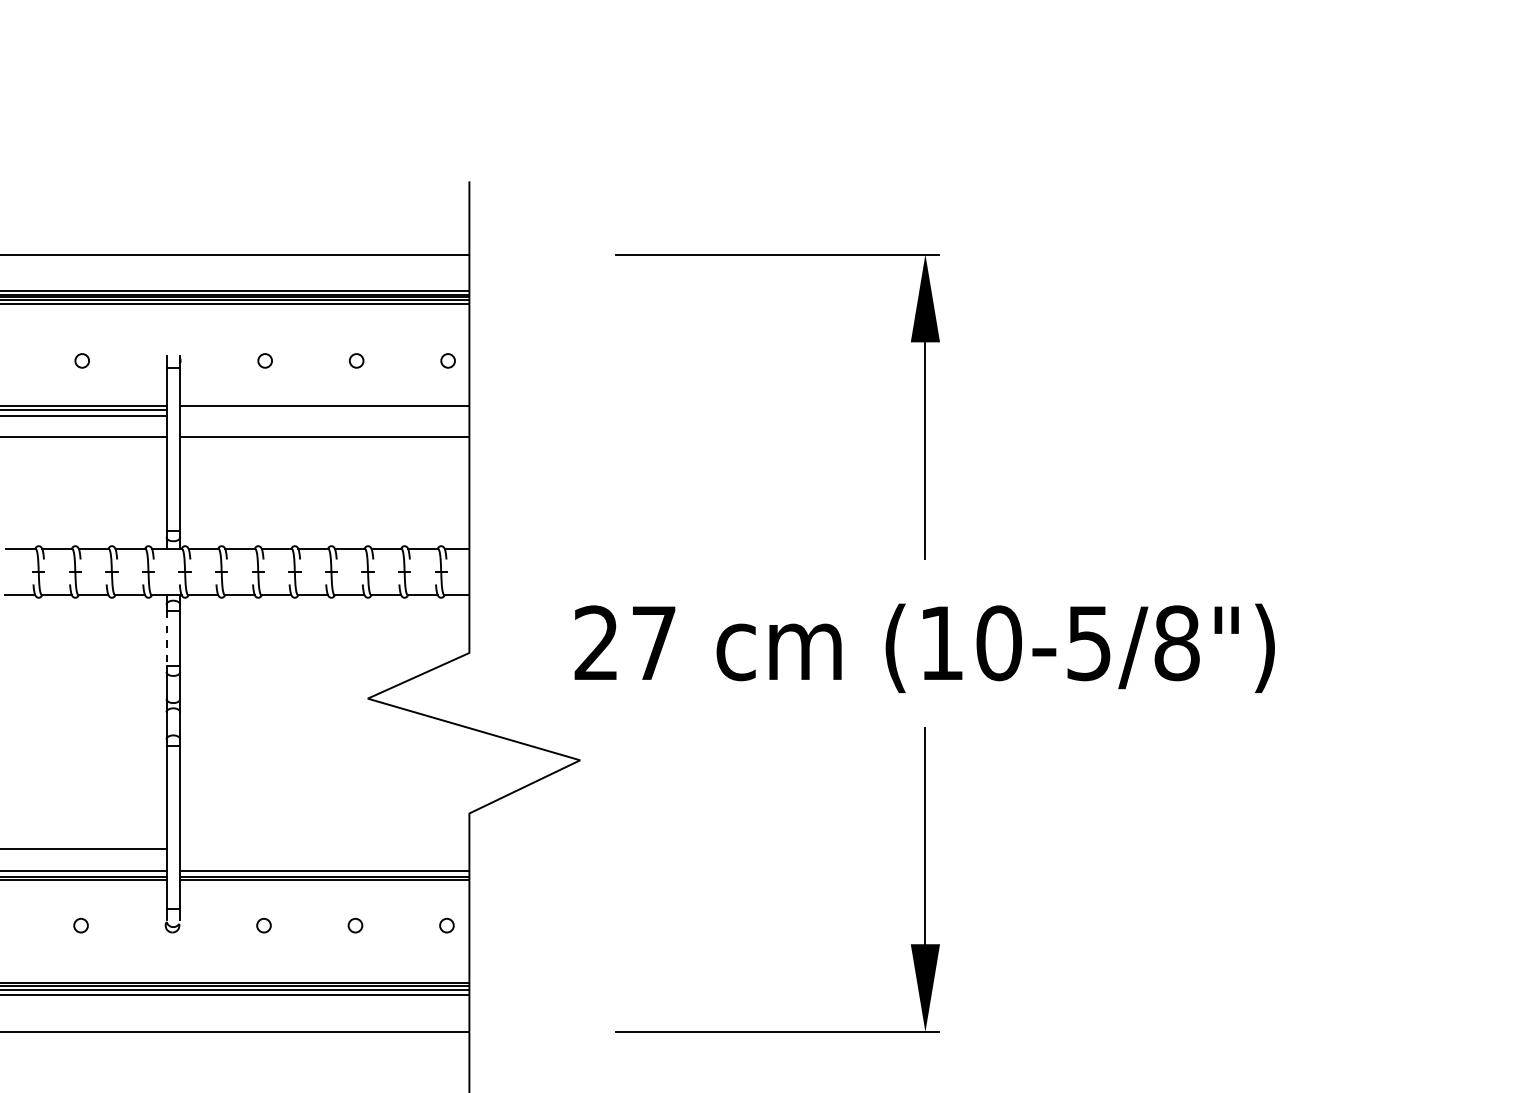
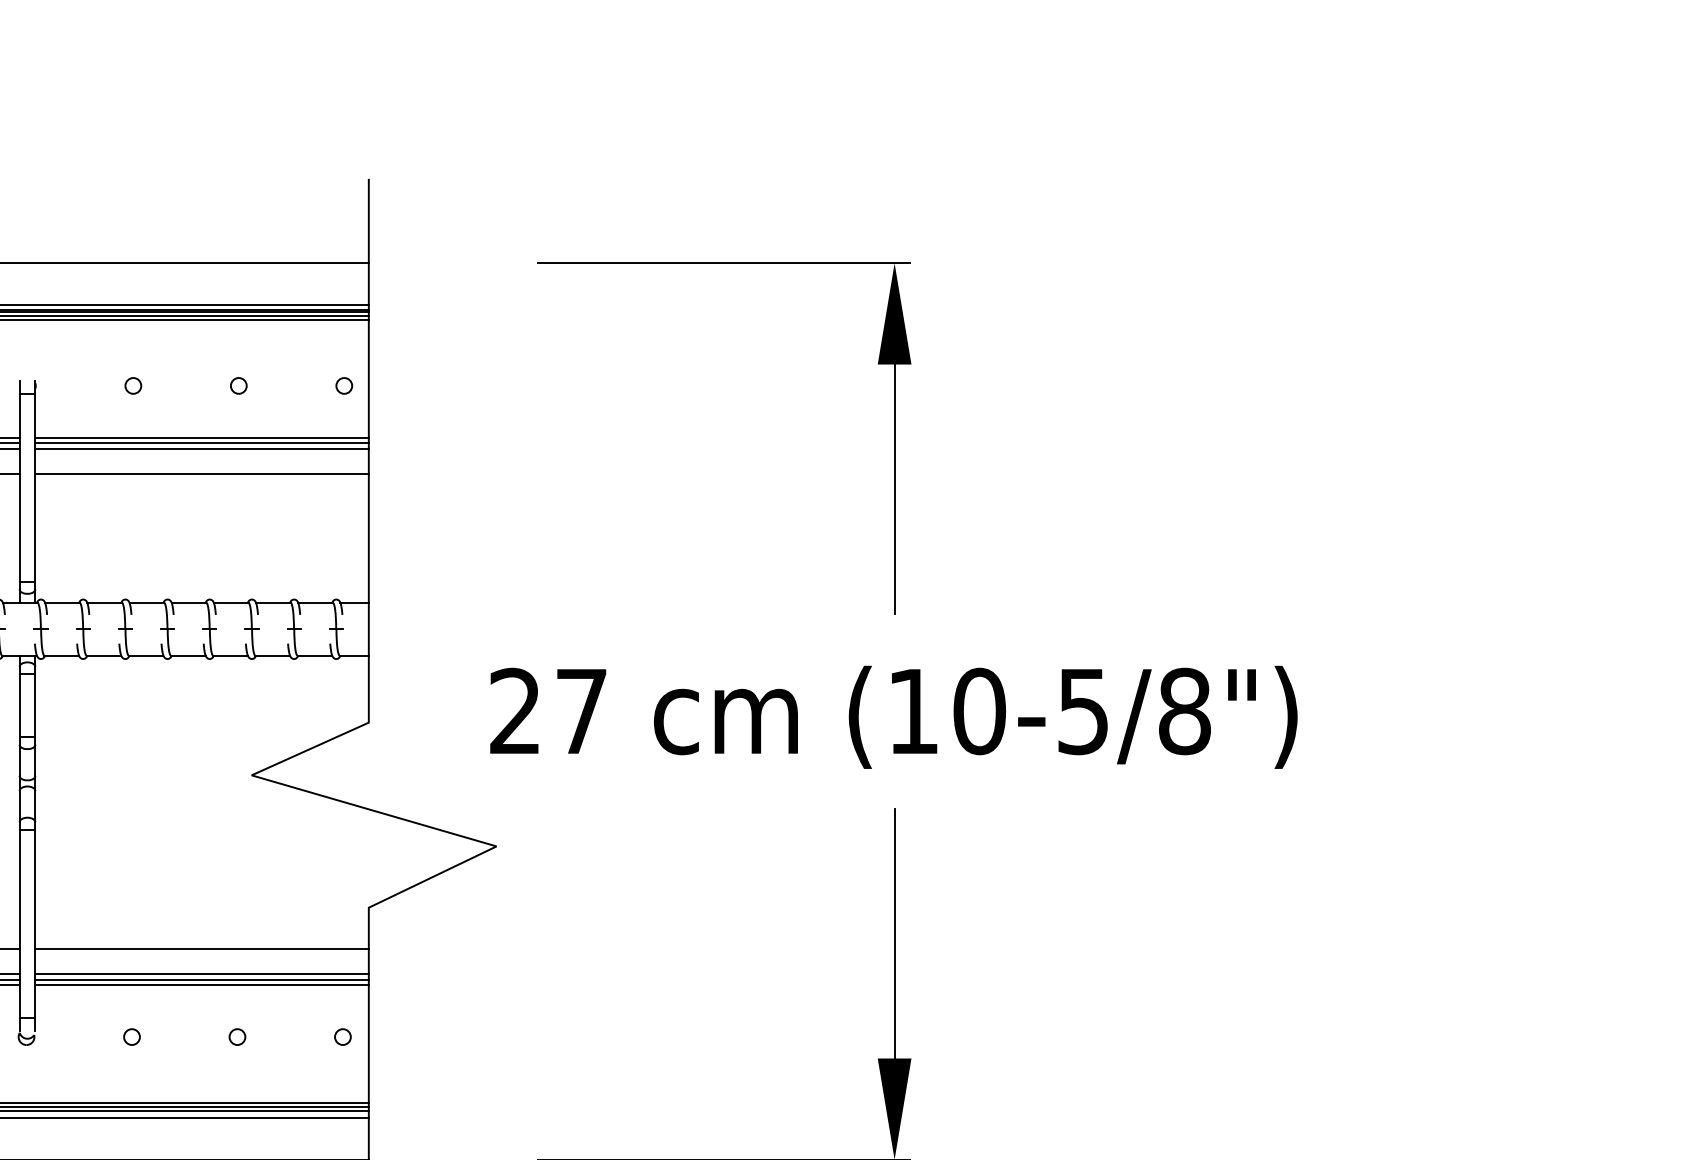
line: (324, 410) -> (201, 443), added
line: (324, 415) -> (201, 448), added
line: (166, 638) -> (19, 705), dashed -> solid
line: (324, 849) -> (201, 949), added

